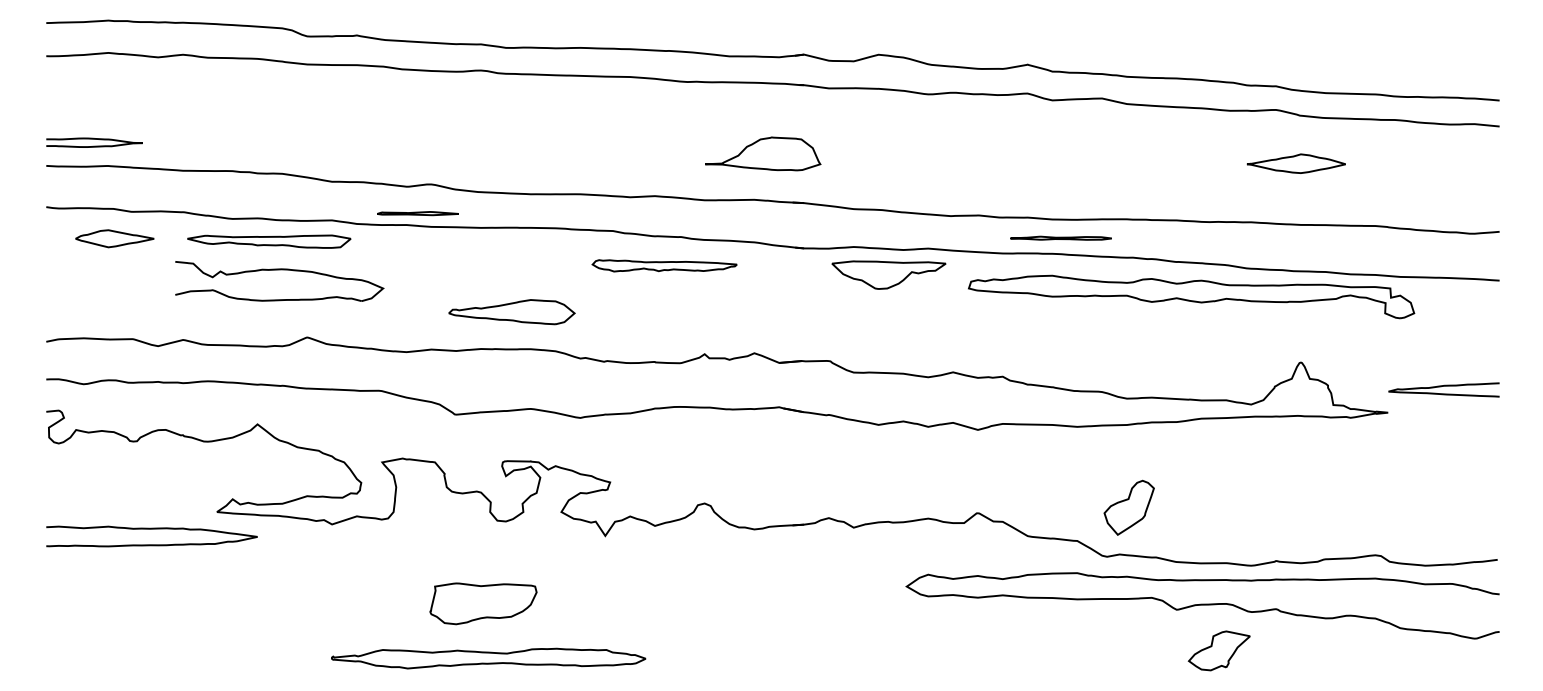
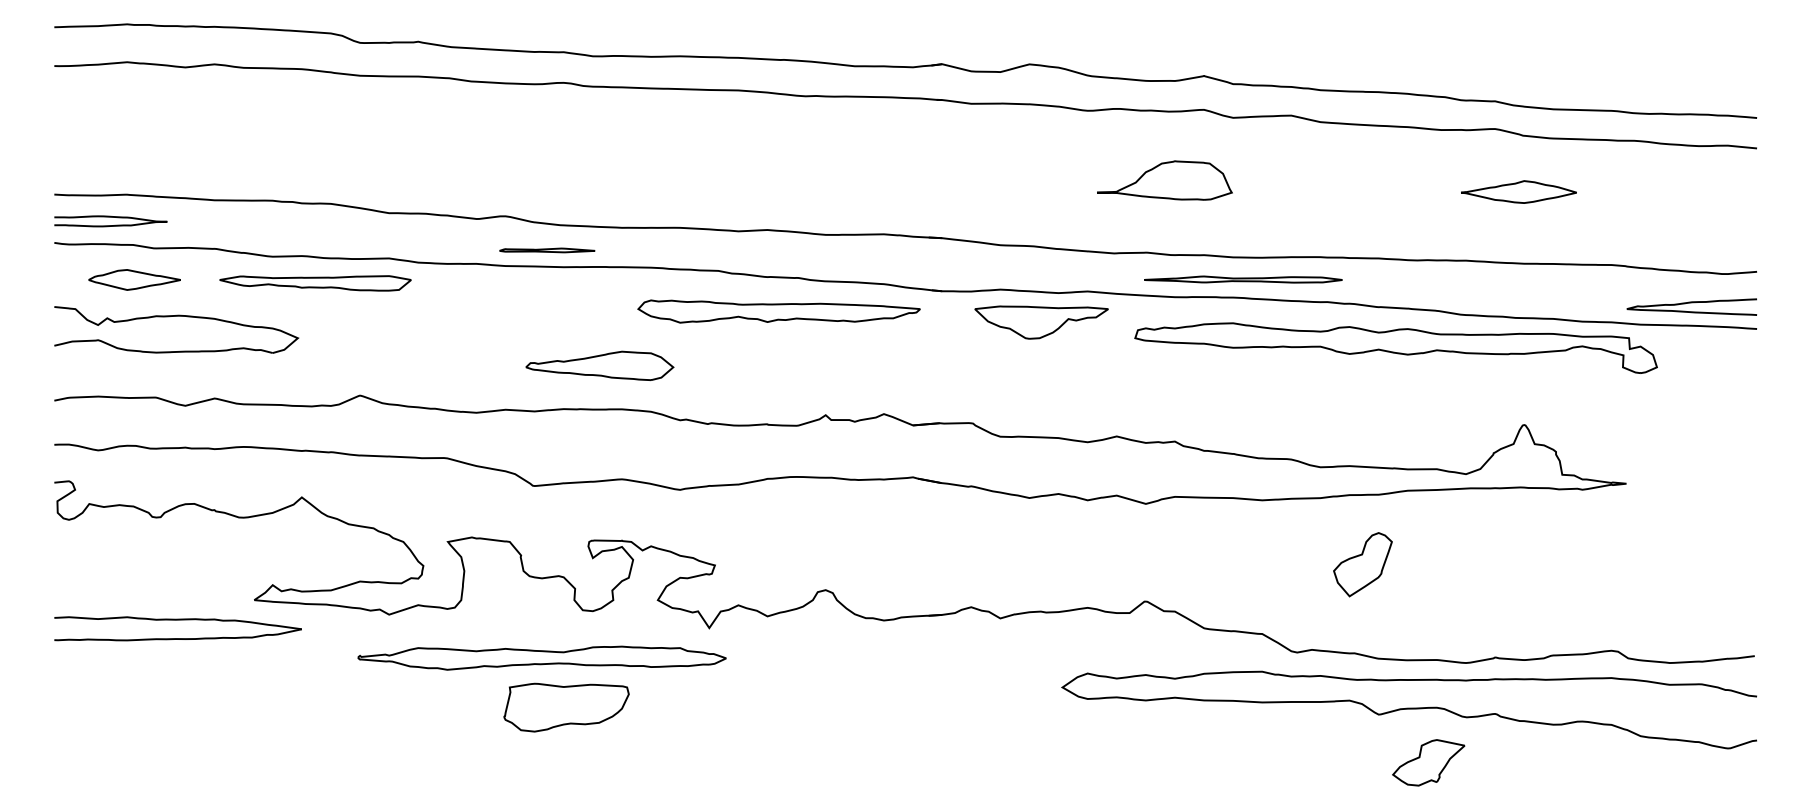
part: (94, 142) -> (110, 221), moved
part: (763, 153) -> (1165, 180), moved
part: (417, 213) -> (546, 250), moved
part: (1060, 237) -> (1242, 278), size x1.67
part: (664, 265) -> (778, 311), size x1.67
part: (279, 270) -> (176, 317), moved
curve: (1441, 387) -> (1688, 304), moved
part: (1128, 507) -> (1362, 564), moved
part: (488, 658) -> (541, 658), moved

